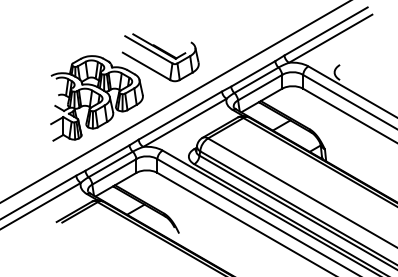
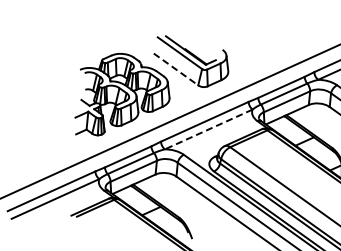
line: (146, 66) -> (176, 69), solid -> dashed
line: (184, 123) -> (208, 130), solid -> dashed

